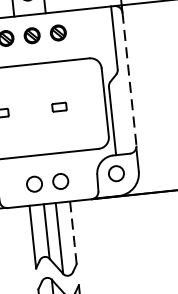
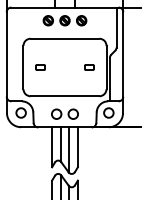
line: (129, 79) -> (123, 54), dashed -> solid
part: (59, 107) -> (89, 67), moved
line: (72, 233) -> (77, 147), dashed -> solid

